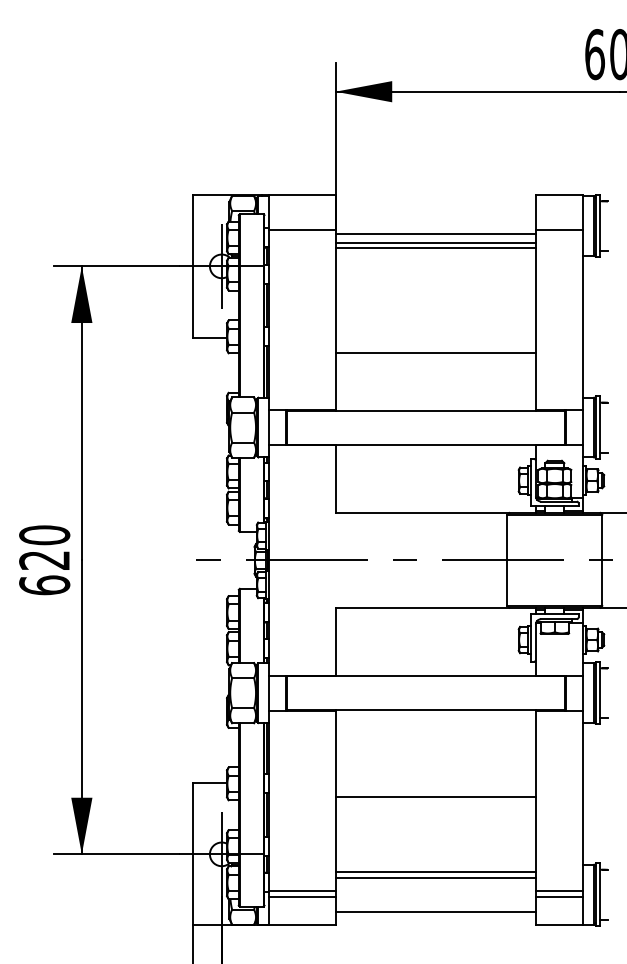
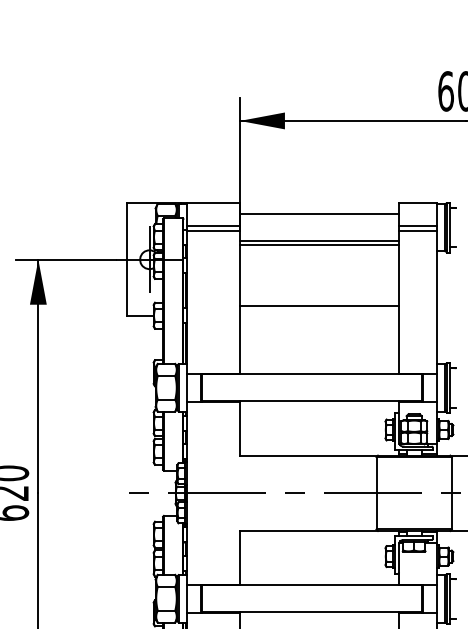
line: (302, 223) -> (213, 225), added
line: (559, 223) -> (417, 225), added
line: (435, 234) -> (319, 214), moved
line: (435, 353) -> (319, 305), moved

